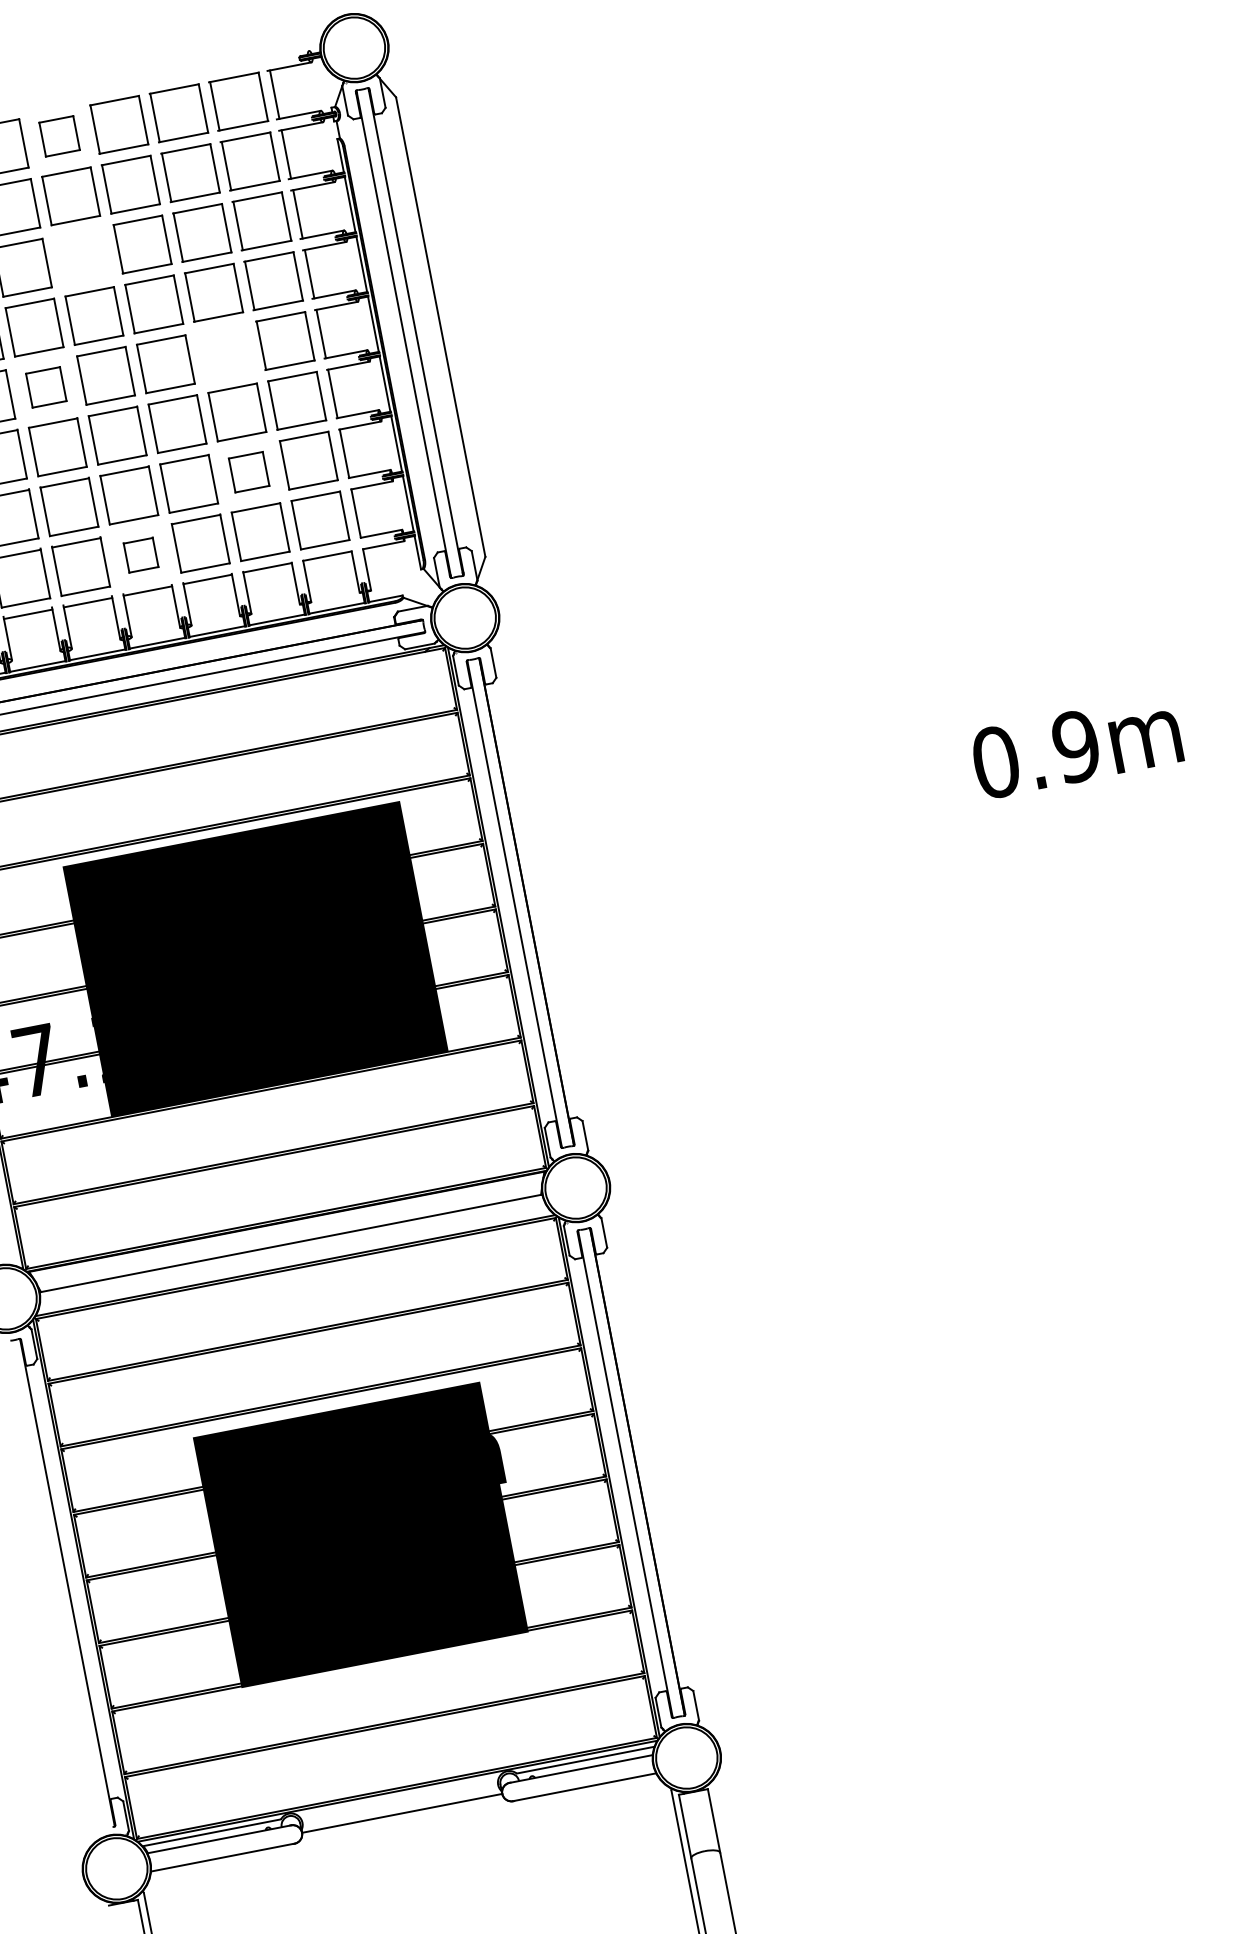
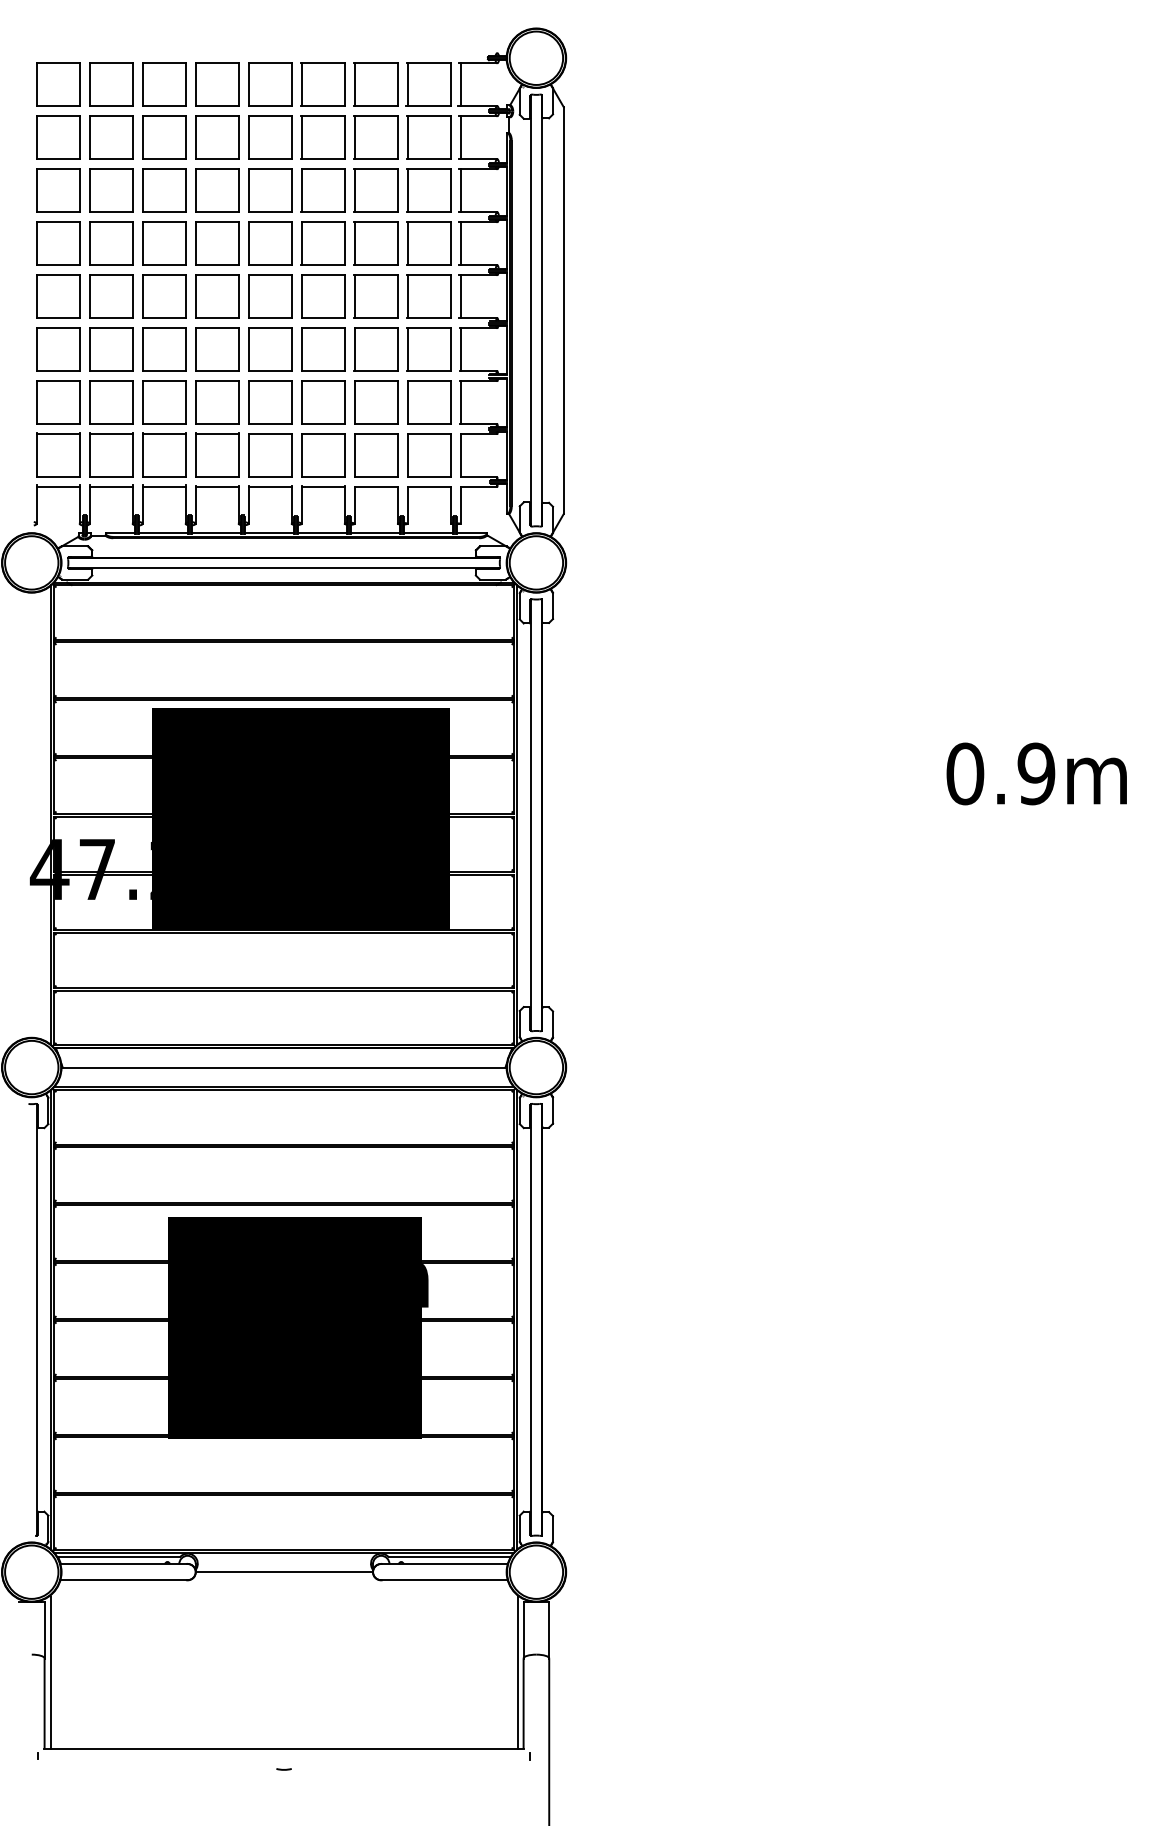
part: (59, 136) -> (270, 84), size x1.43
part: (83, 255) -> (270, 190), added
part: (225, 352) -> (375, 296), added
part: (46, 387) -> (217, 296), size x1.43
part: (249, 472) -> (376, 402), size x1.43
part: (141, 555) -> (270, 455), size x1.67

